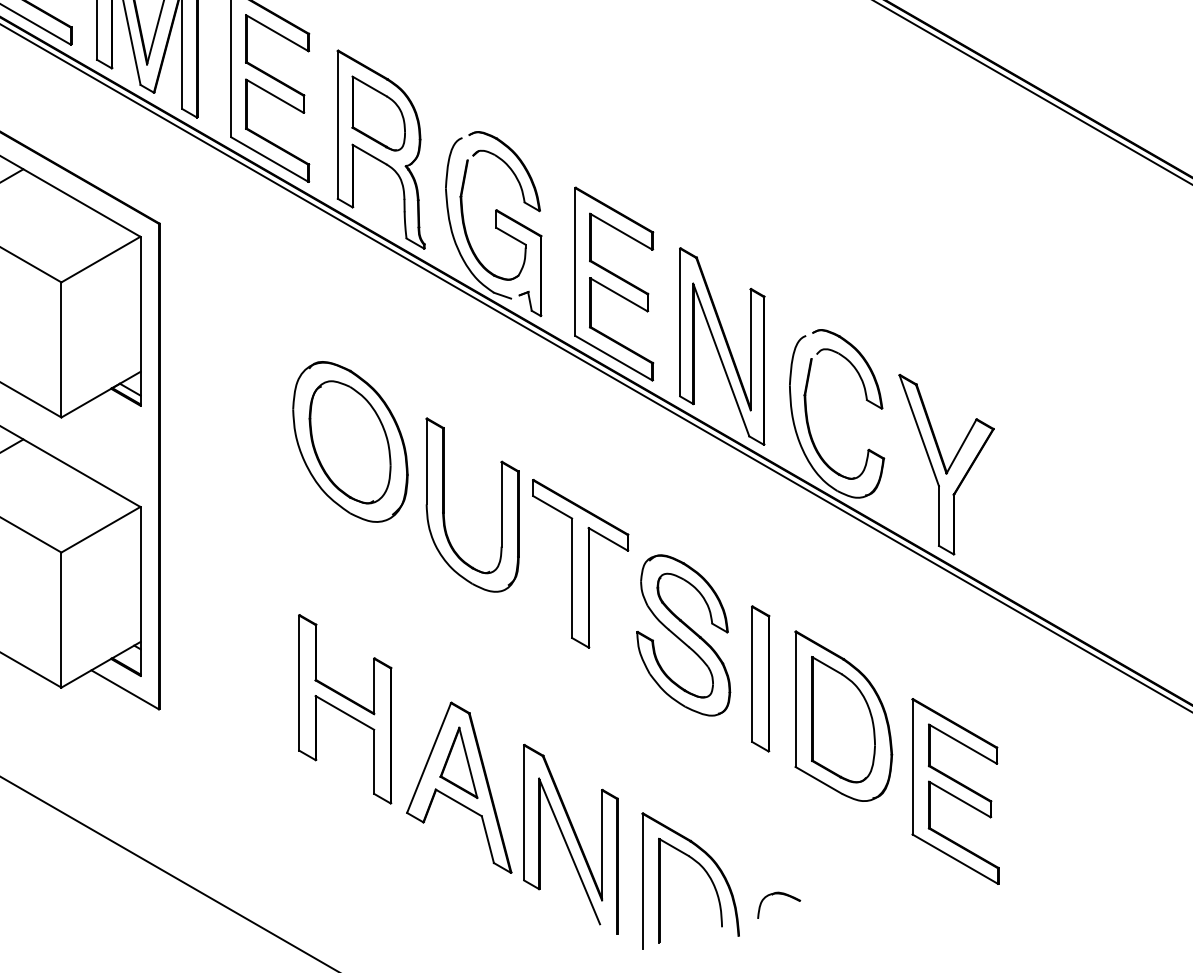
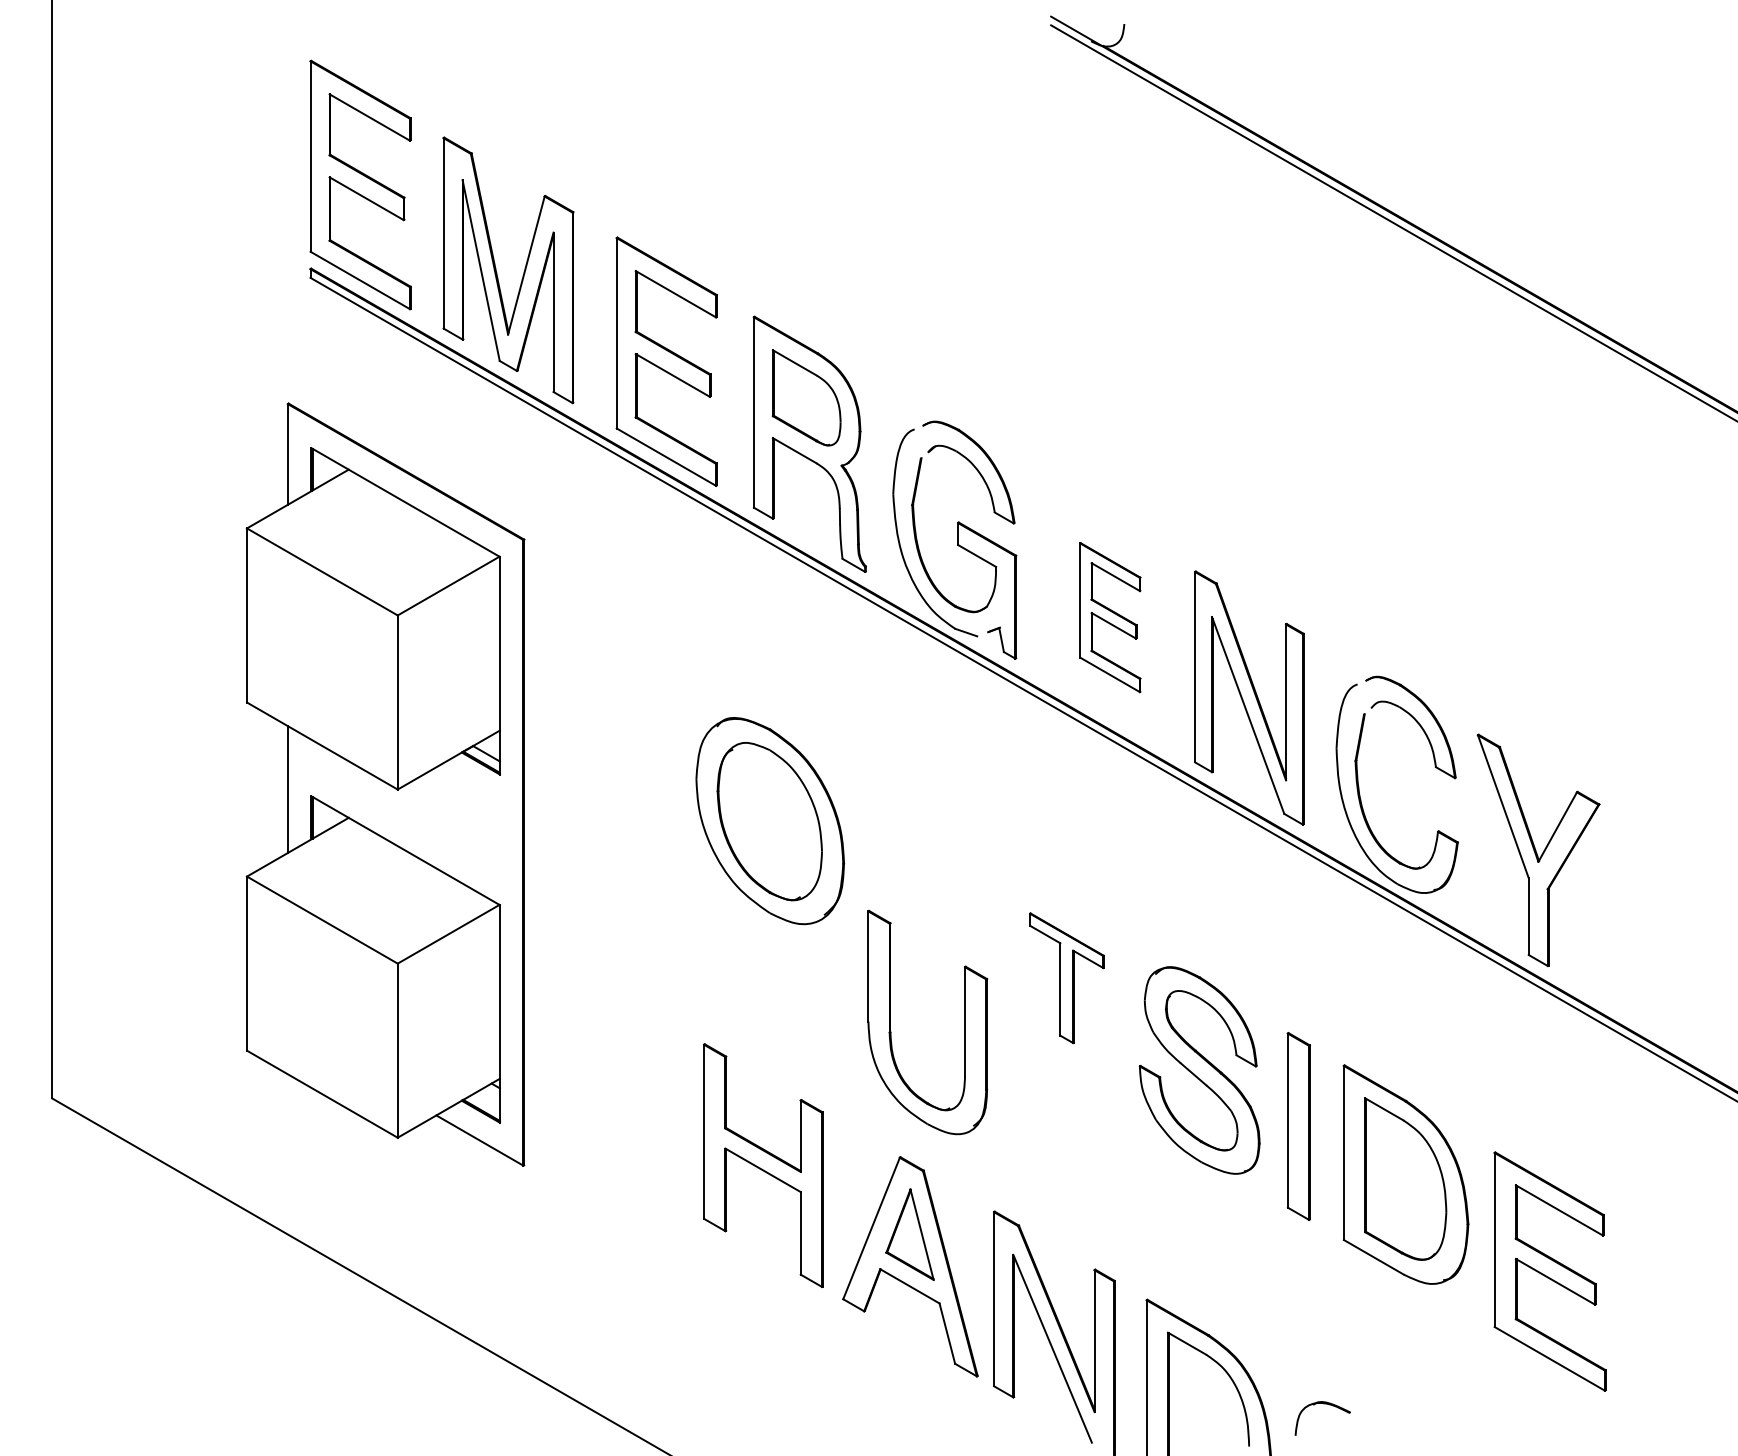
part: (614, 283) -> (1110, 617), size x0.6
part: (443, 505) -> (890, 1022), moved
part: (580, 564) -> (1066, 978), size x0.6

